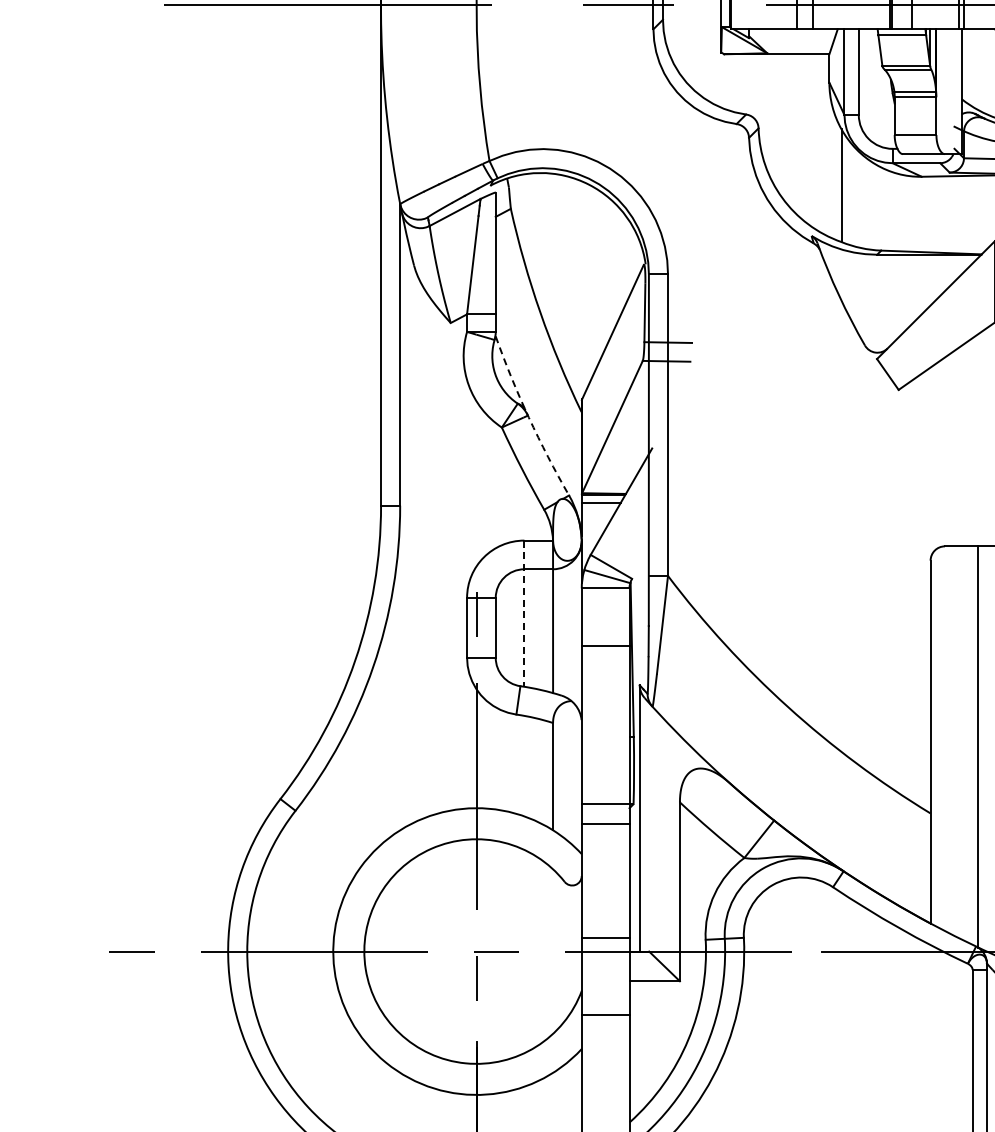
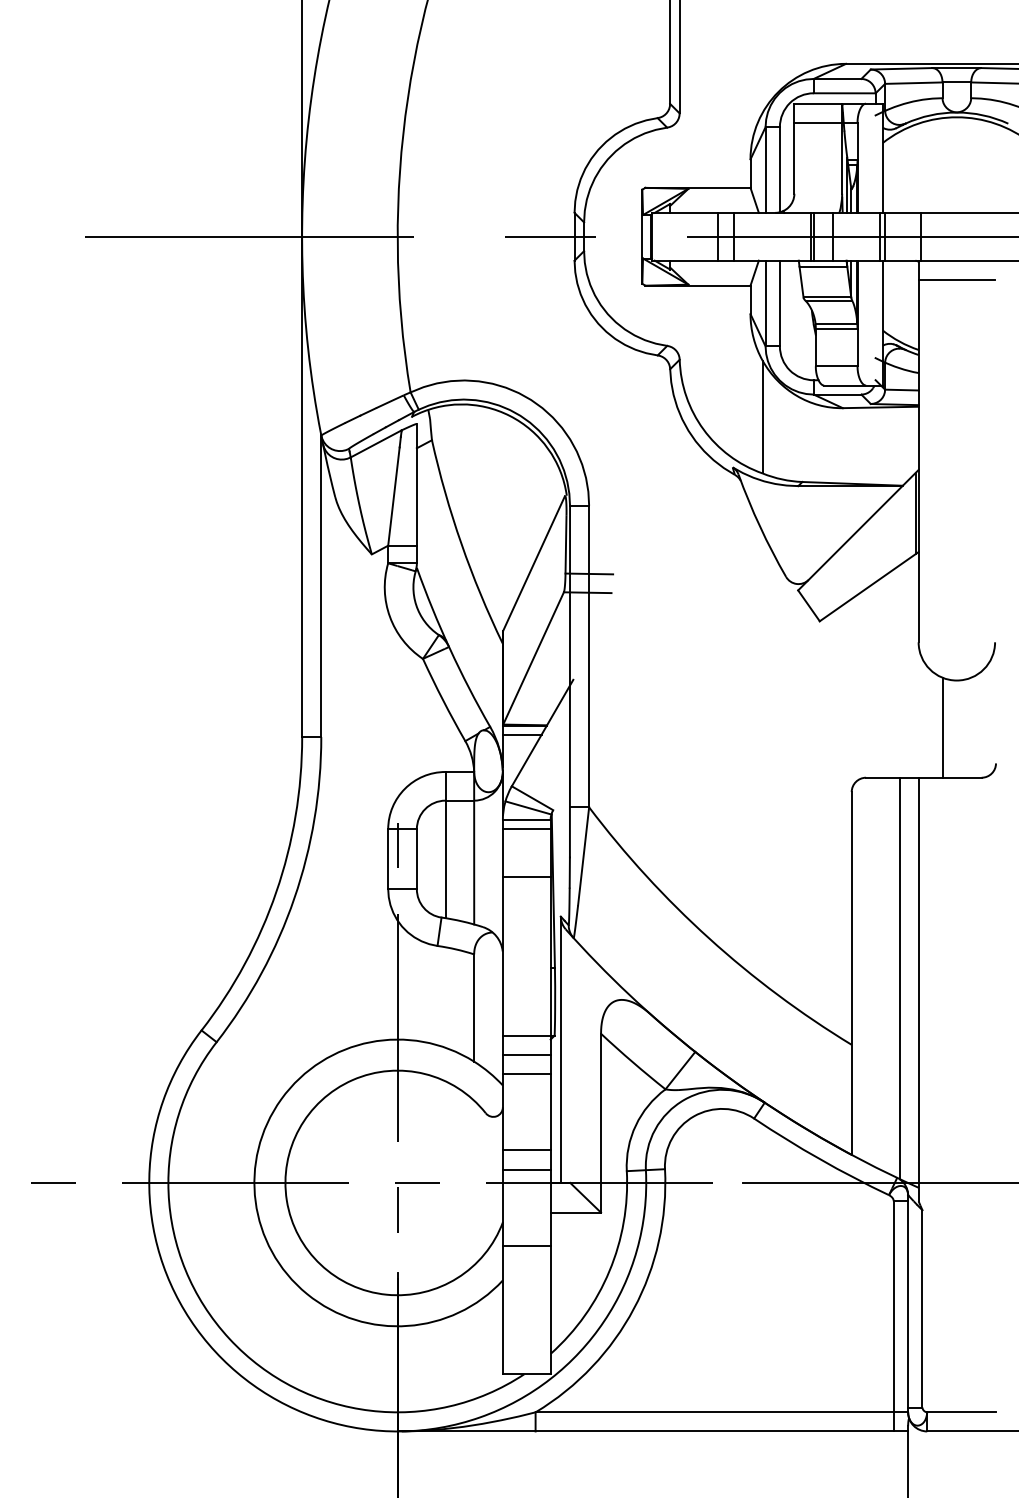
arc: (528, 418) -> (449, 649), dashed -> solid
line: (605, 598) -> (526, 829), added
line: (524, 614) -> (445, 845), dashed -> solid
line: (605, 843) -> (526, 1074), added
line: (605, 919) -> (526, 1150), added

